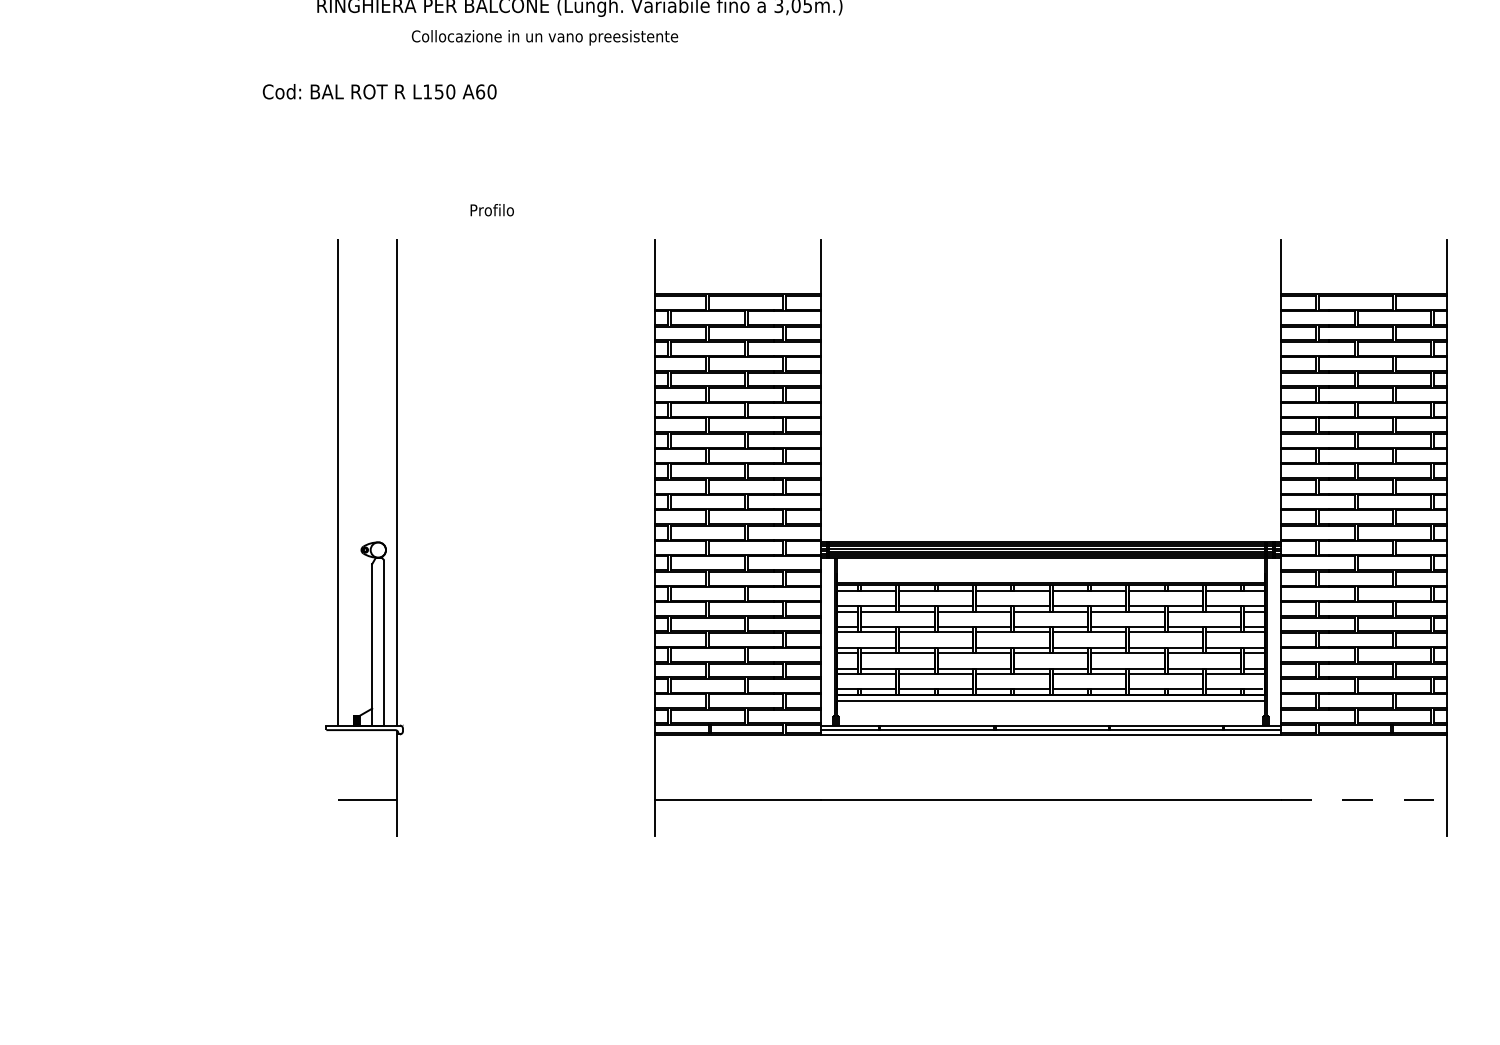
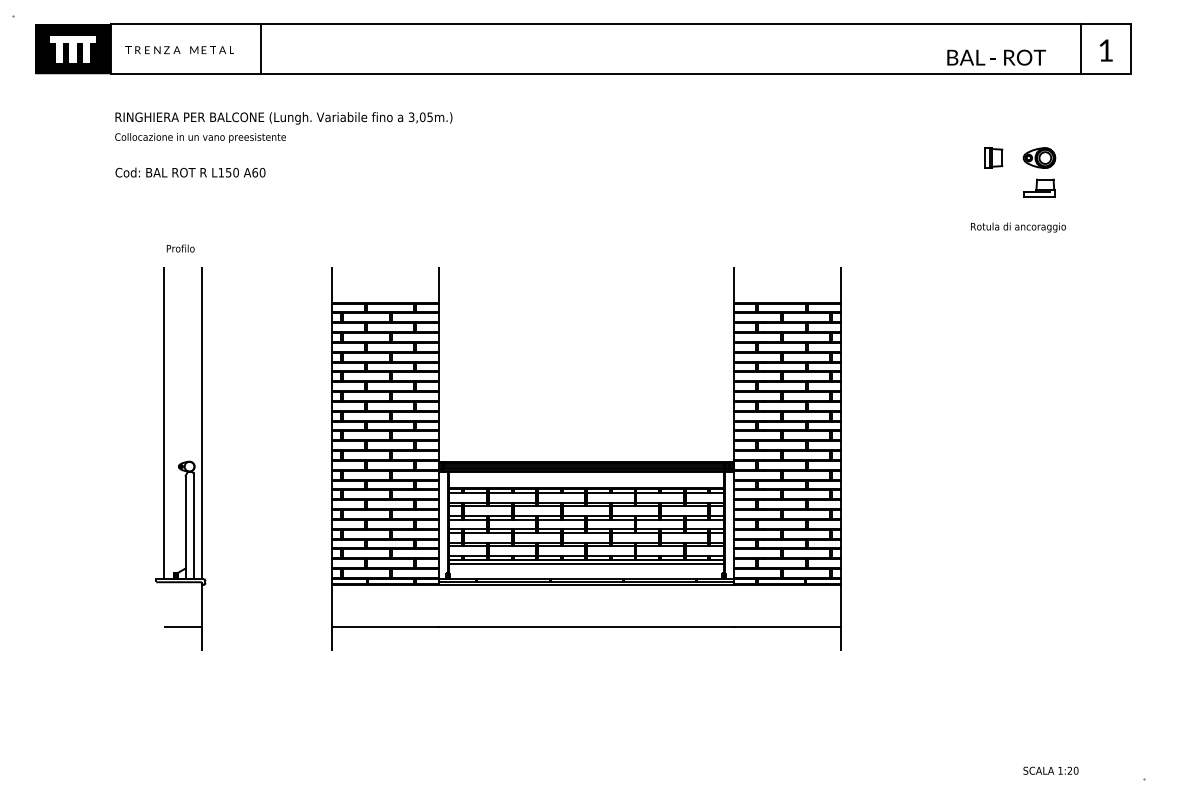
text: (544, 37) -> (200, 137), moved
text: (379, 91) -> (190, 172), moved
text: (491, 210) -> (180, 248), moved
part: (364, 537) -> (180, 458), moved
line: (1364, 800) -> (787, 627), dashed -> solid

